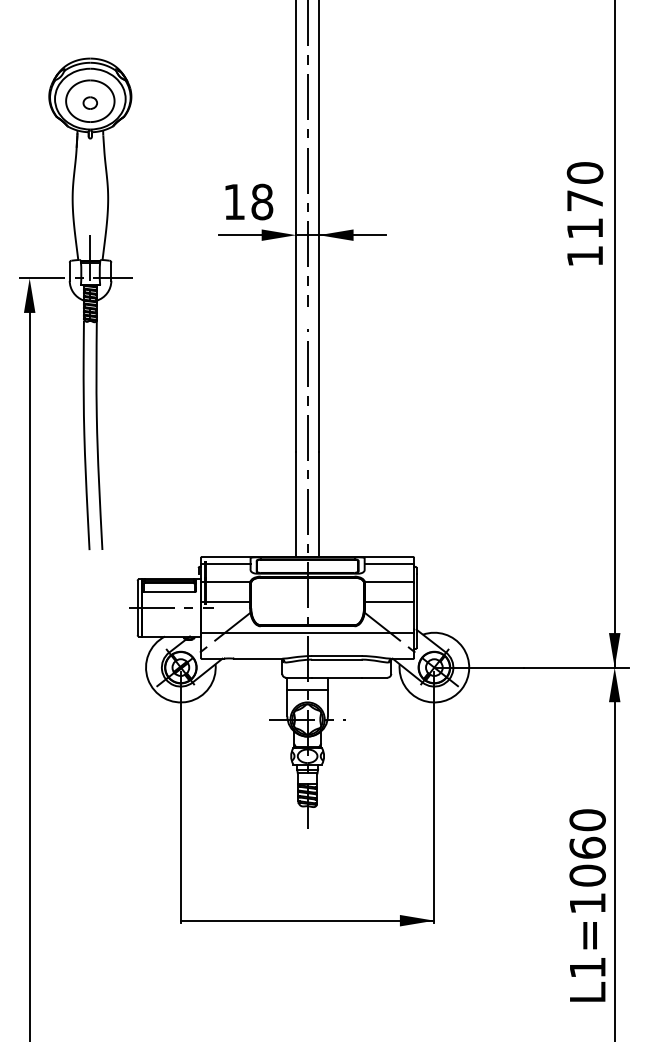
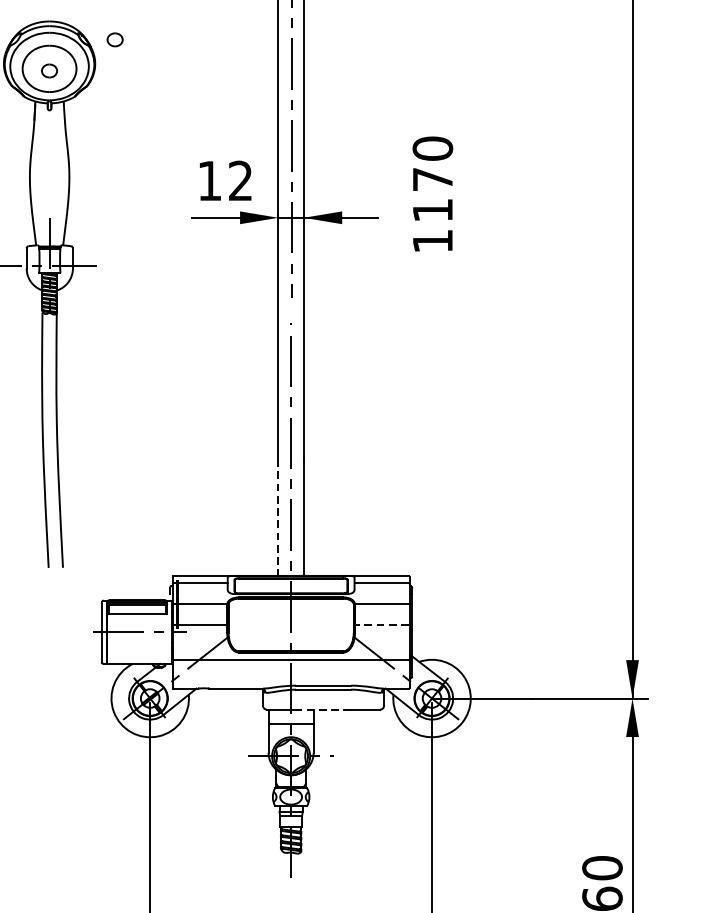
part: (148, 74) -> (114, 39), added
text: (262, 201) -> (240, 180), 18 -> 12
text: (584, 213) -> (432, 193), moved
line: (296, 505) -> (278, 518), solid -> dashed
line: (388, 601) -> (381, 625), solid -> dashed
line: (336, 677) -> (323, 709), solid -> dashed

